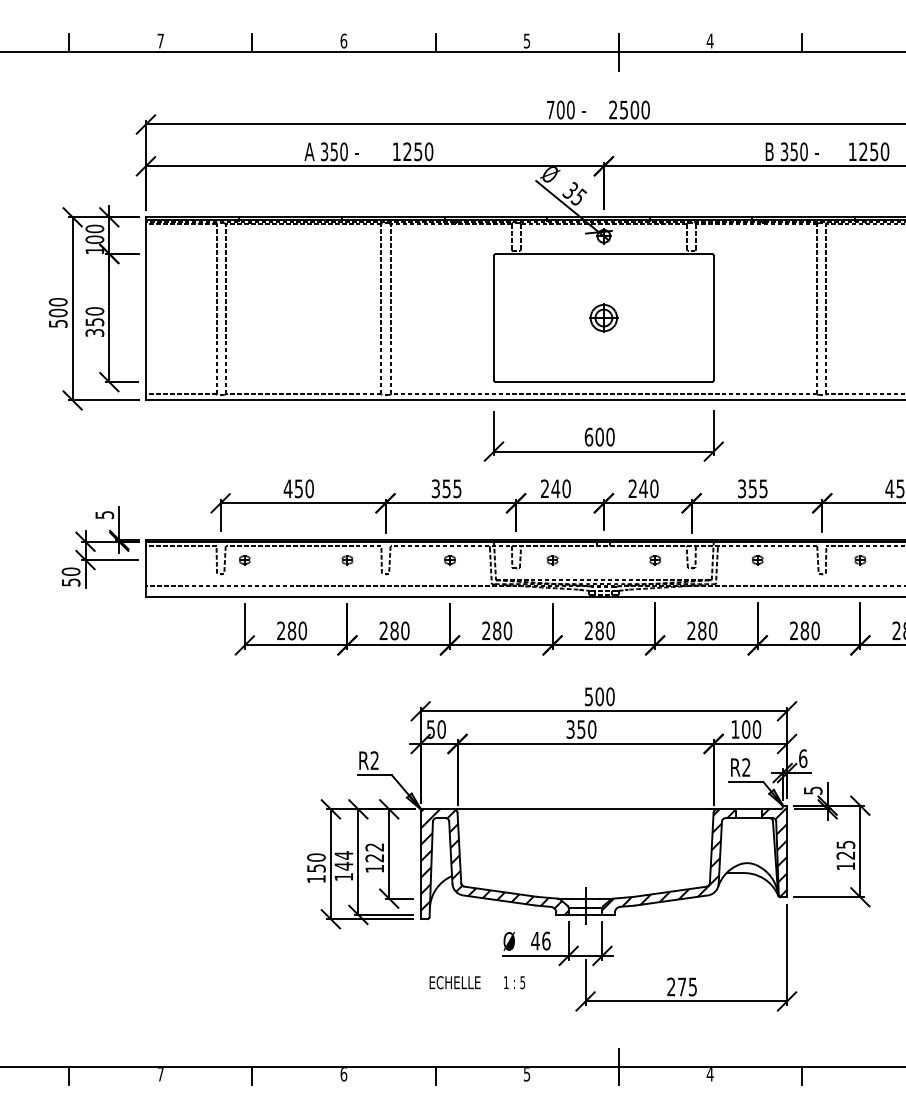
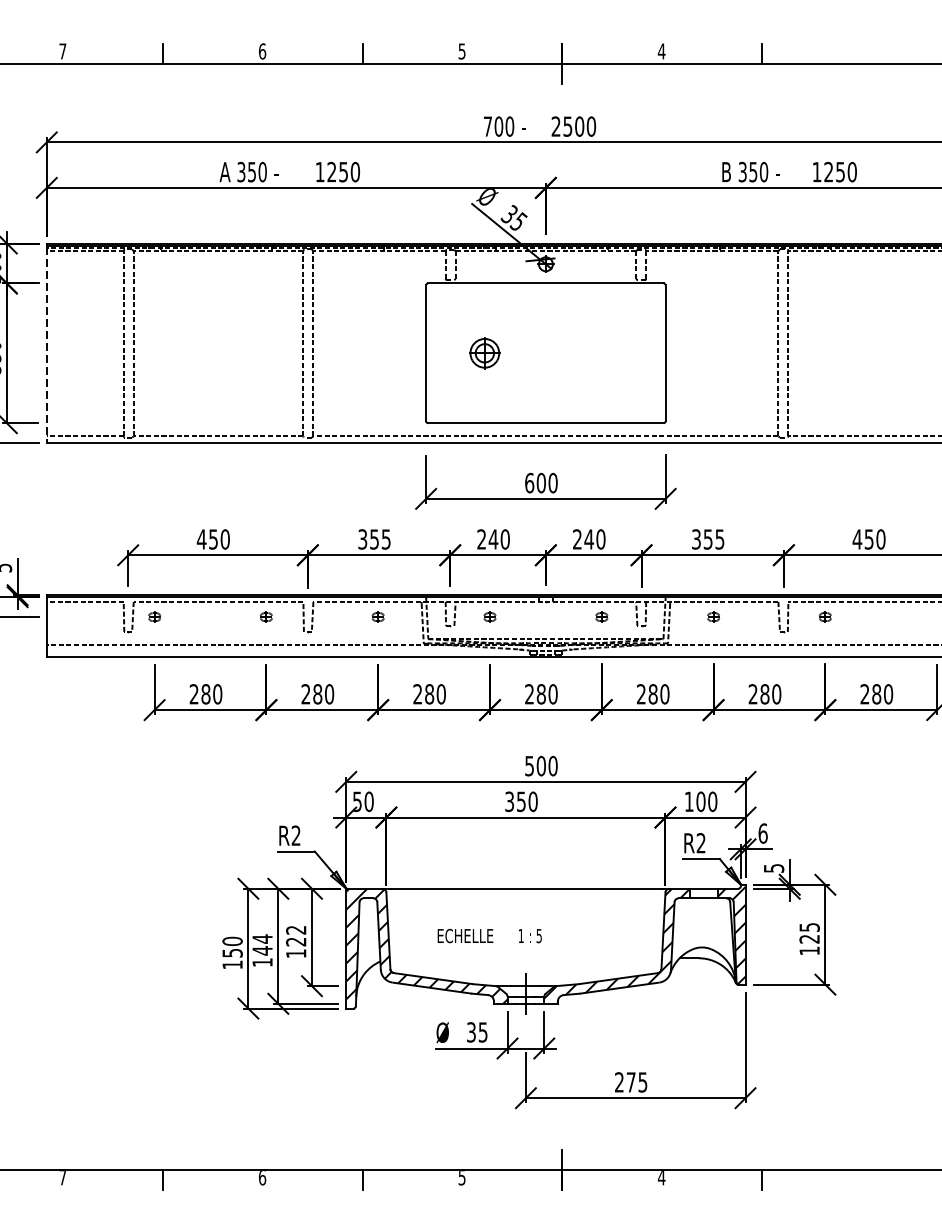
line: (145, 310) -> (46, 345), solid -> dashed
part: (603, 317) -> (484, 352), moved
text: (540, 940) -> (476, 1031), 46 -> 35
text: (477, 982) -> (489, 935), moved

